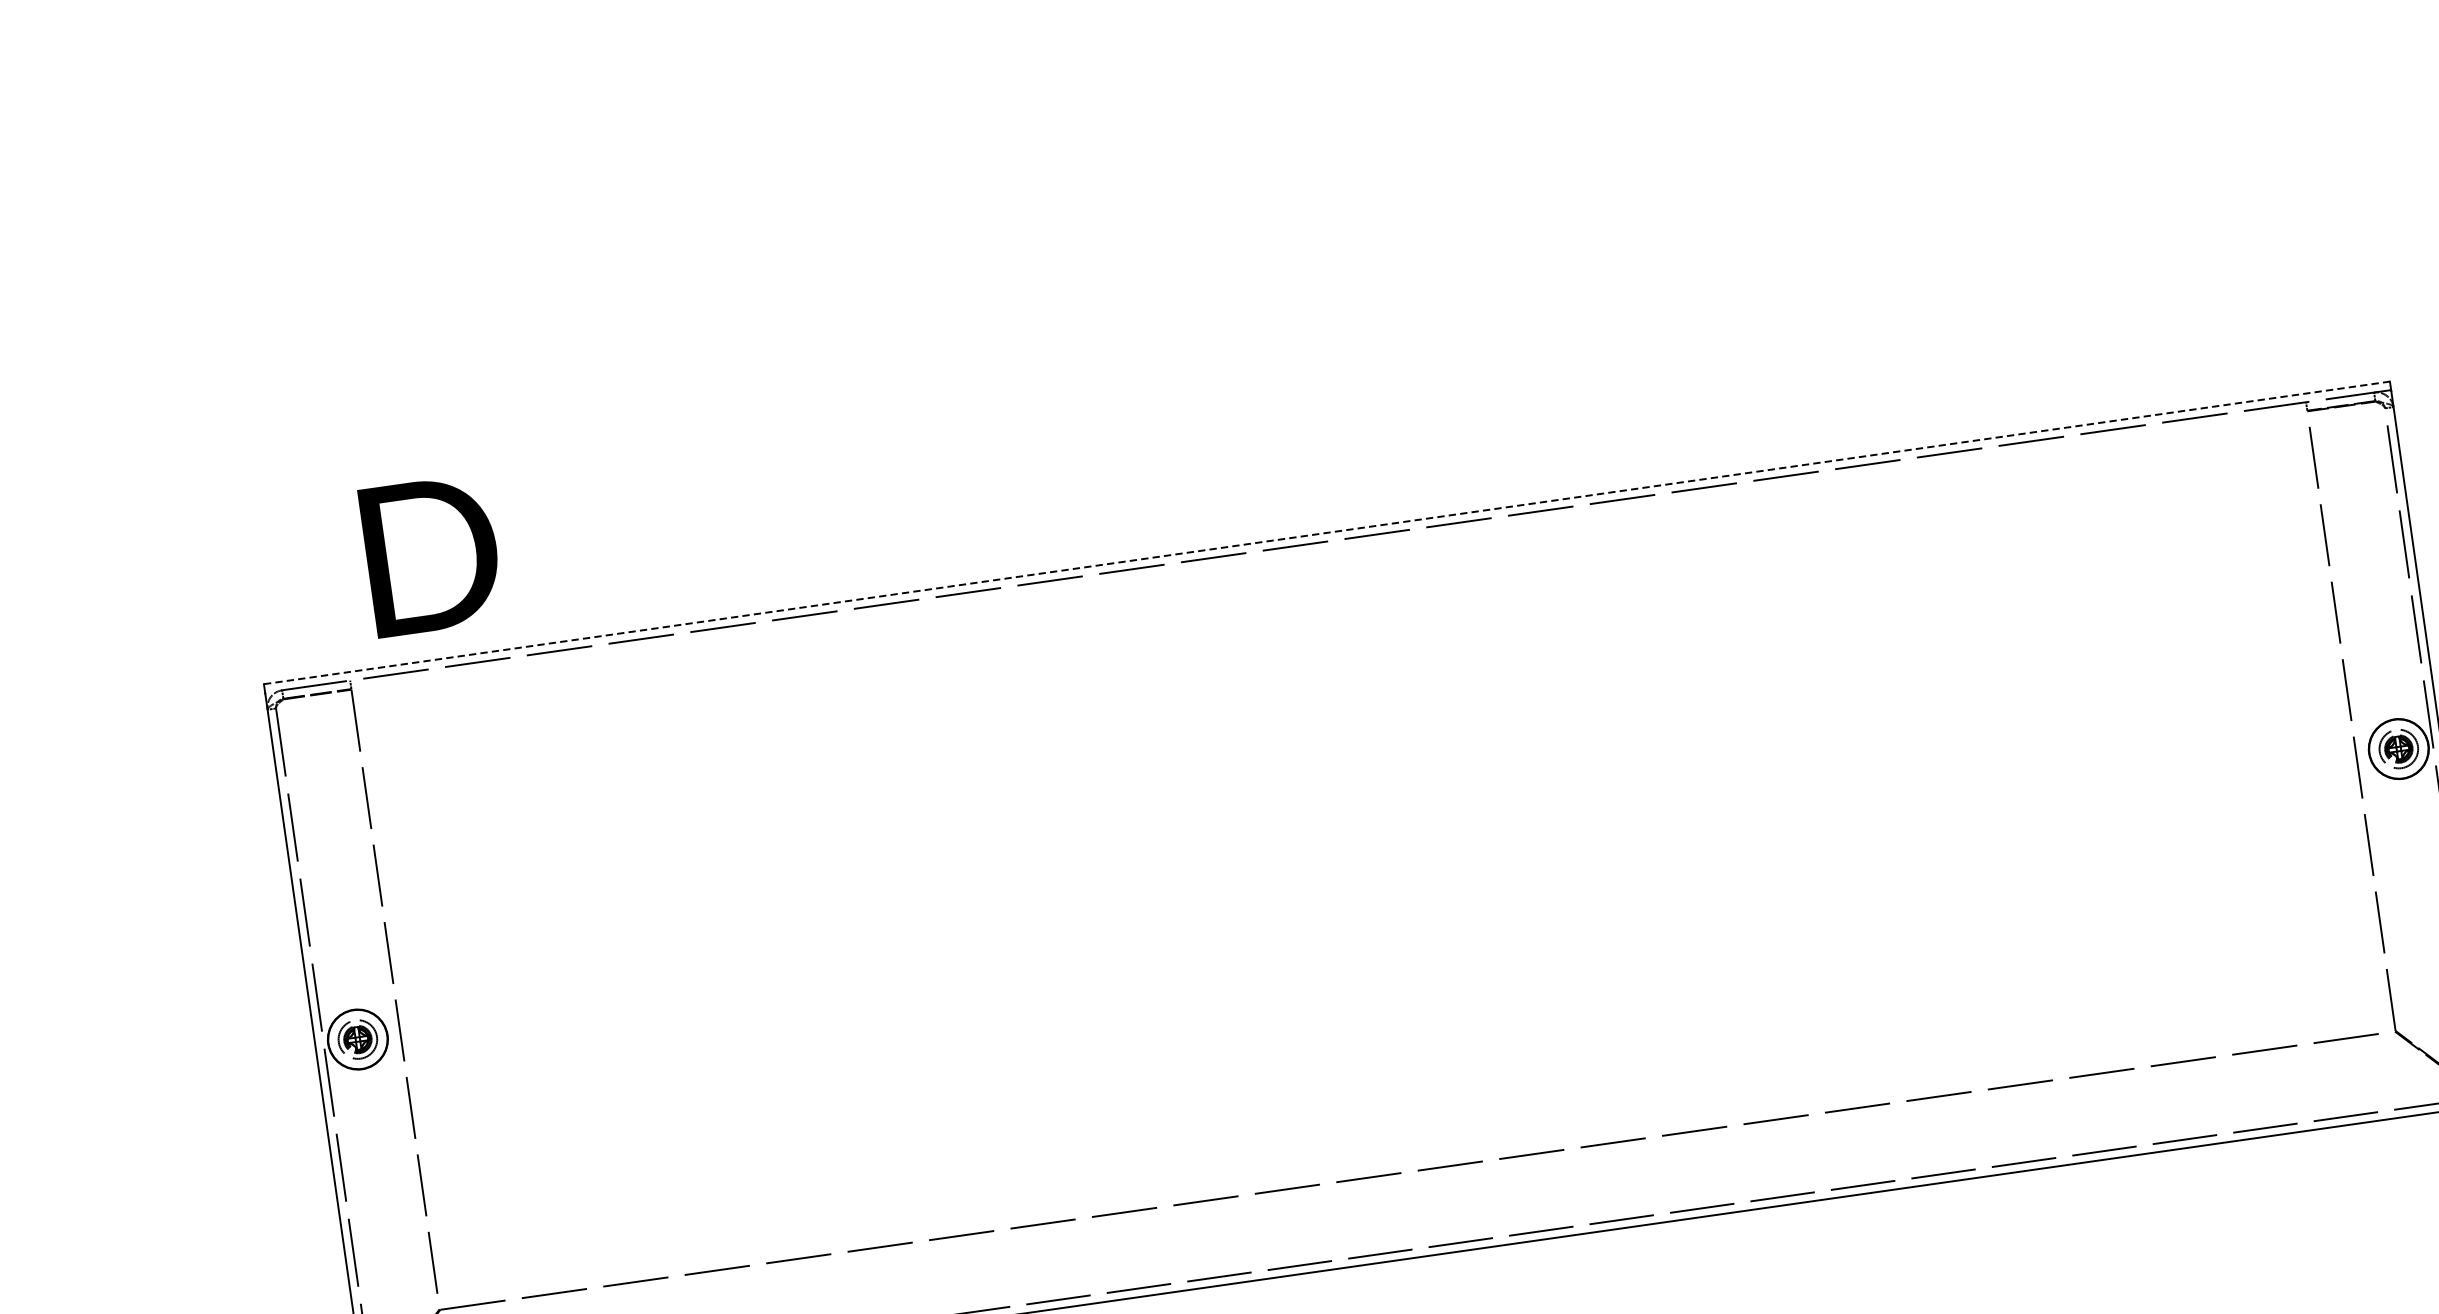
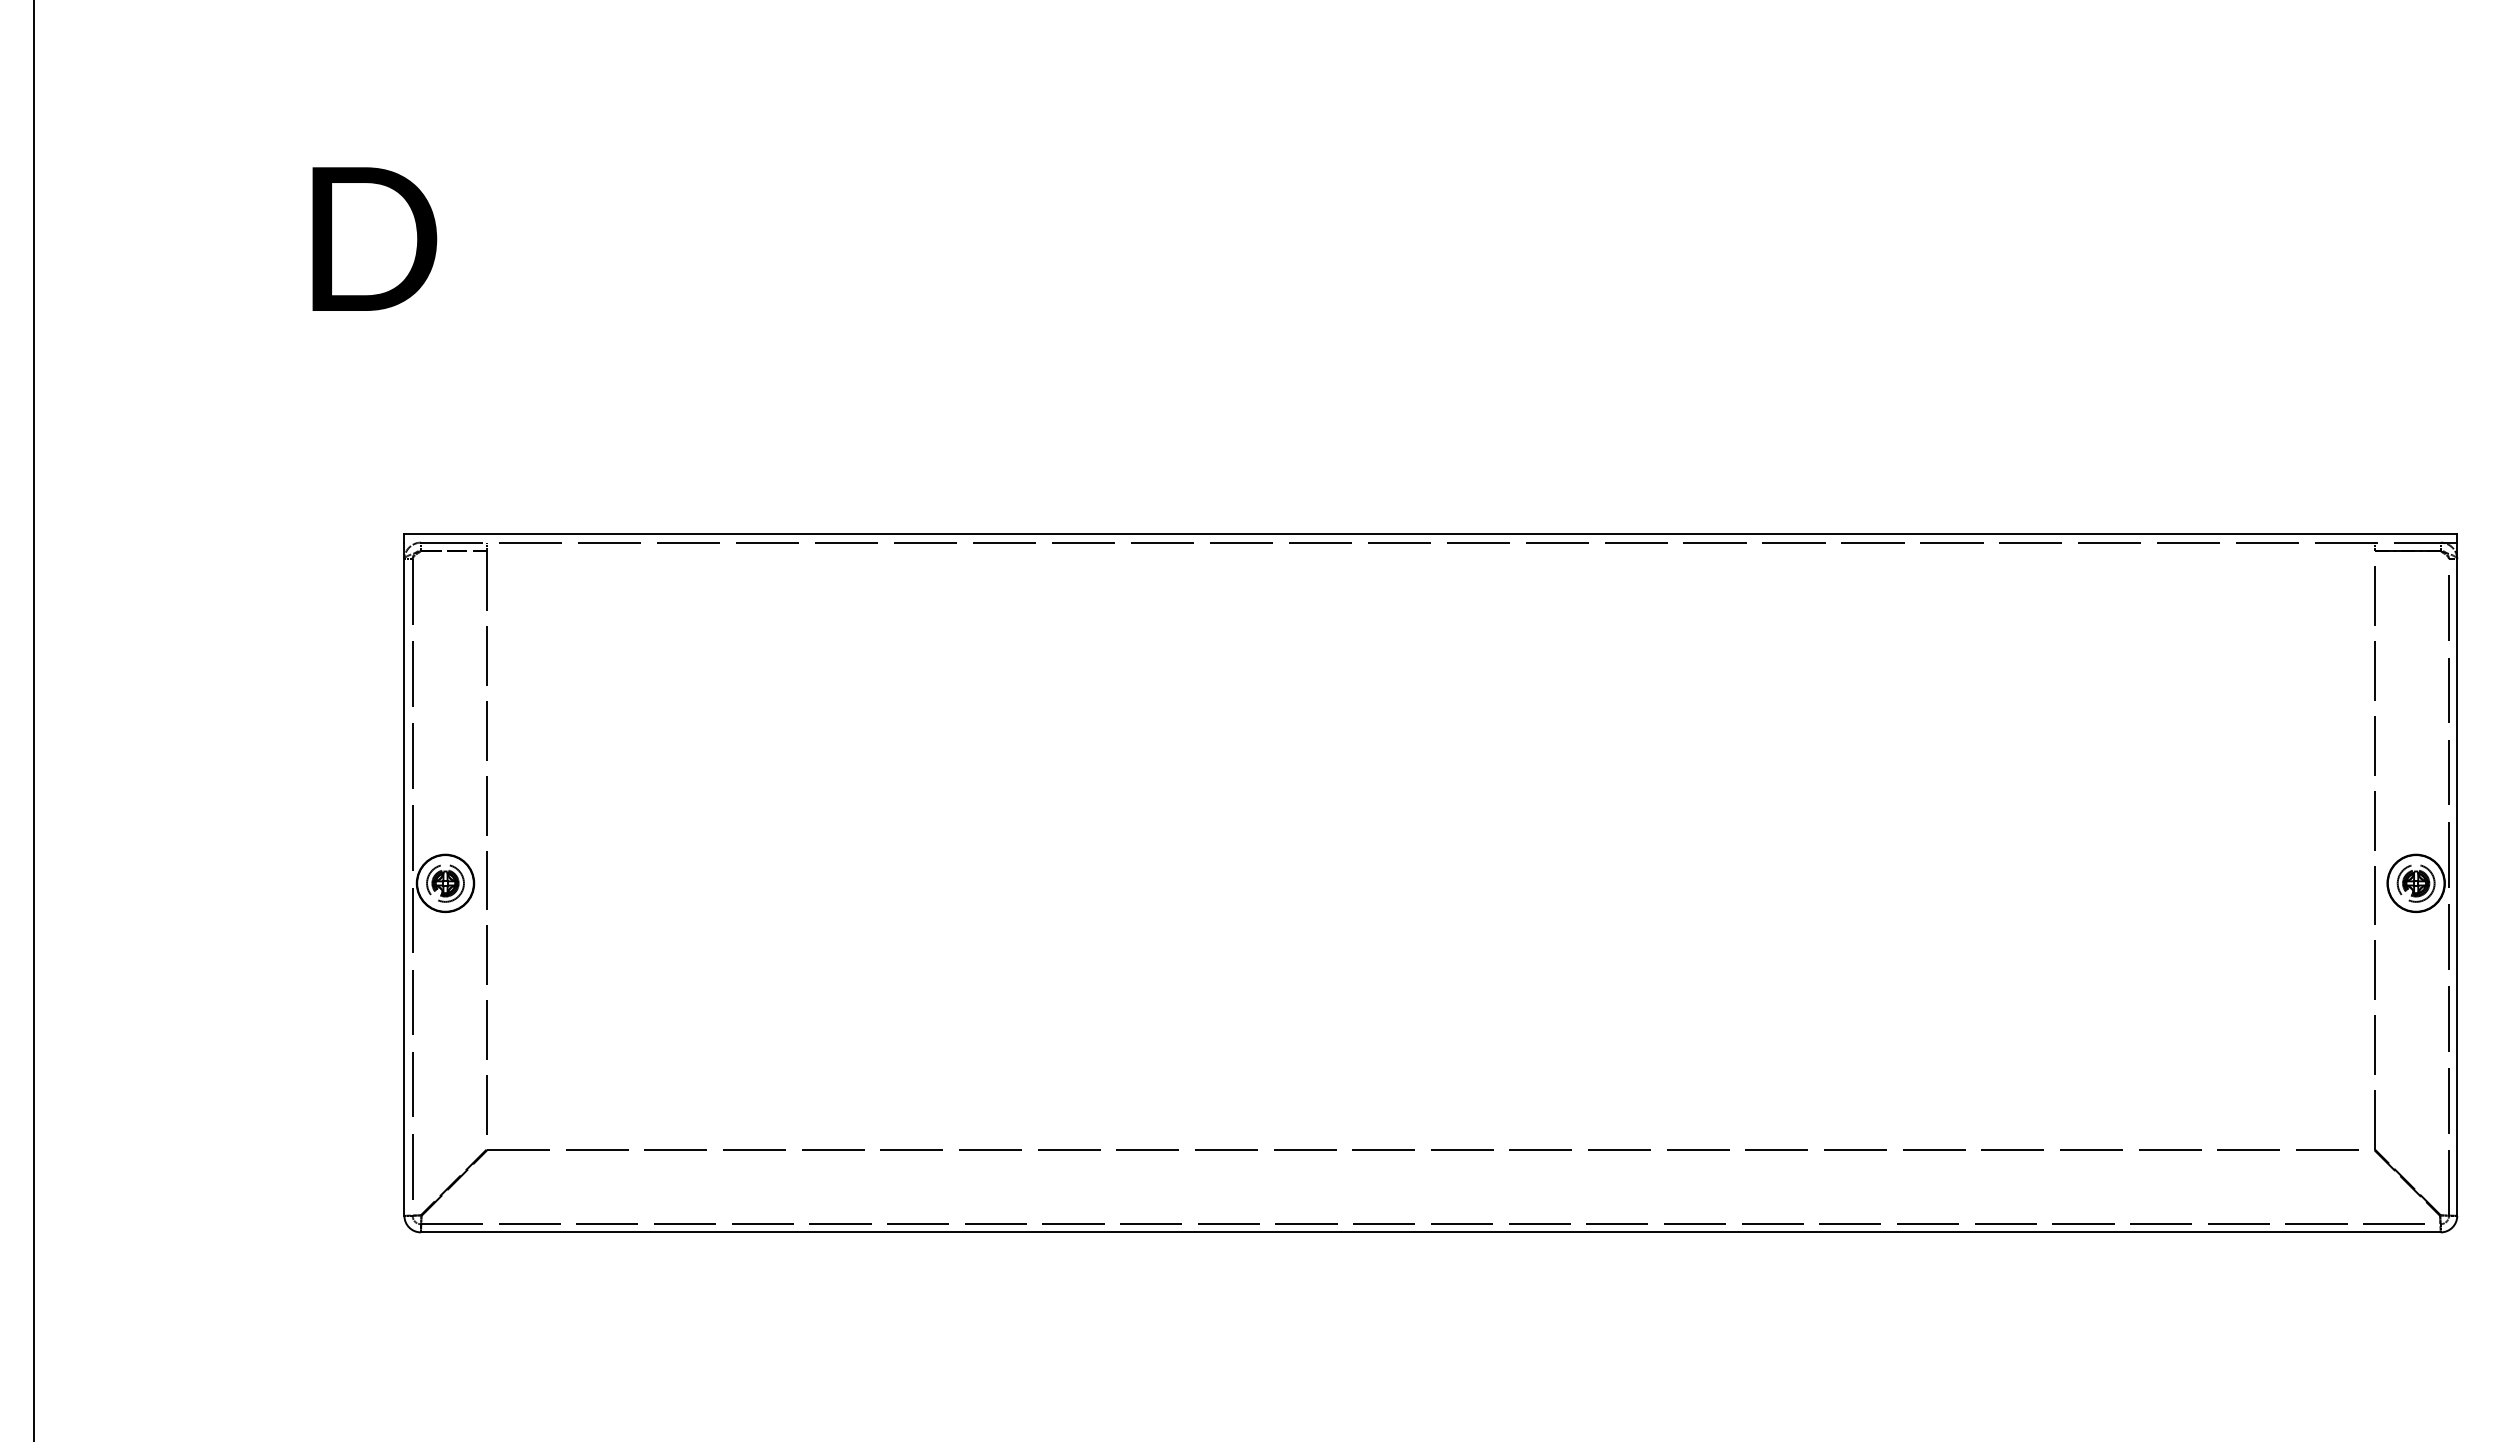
line: (1327, 532) -> (1431, 534), dashed -> solid
text: (431, 554) -> (374, 238), moved

